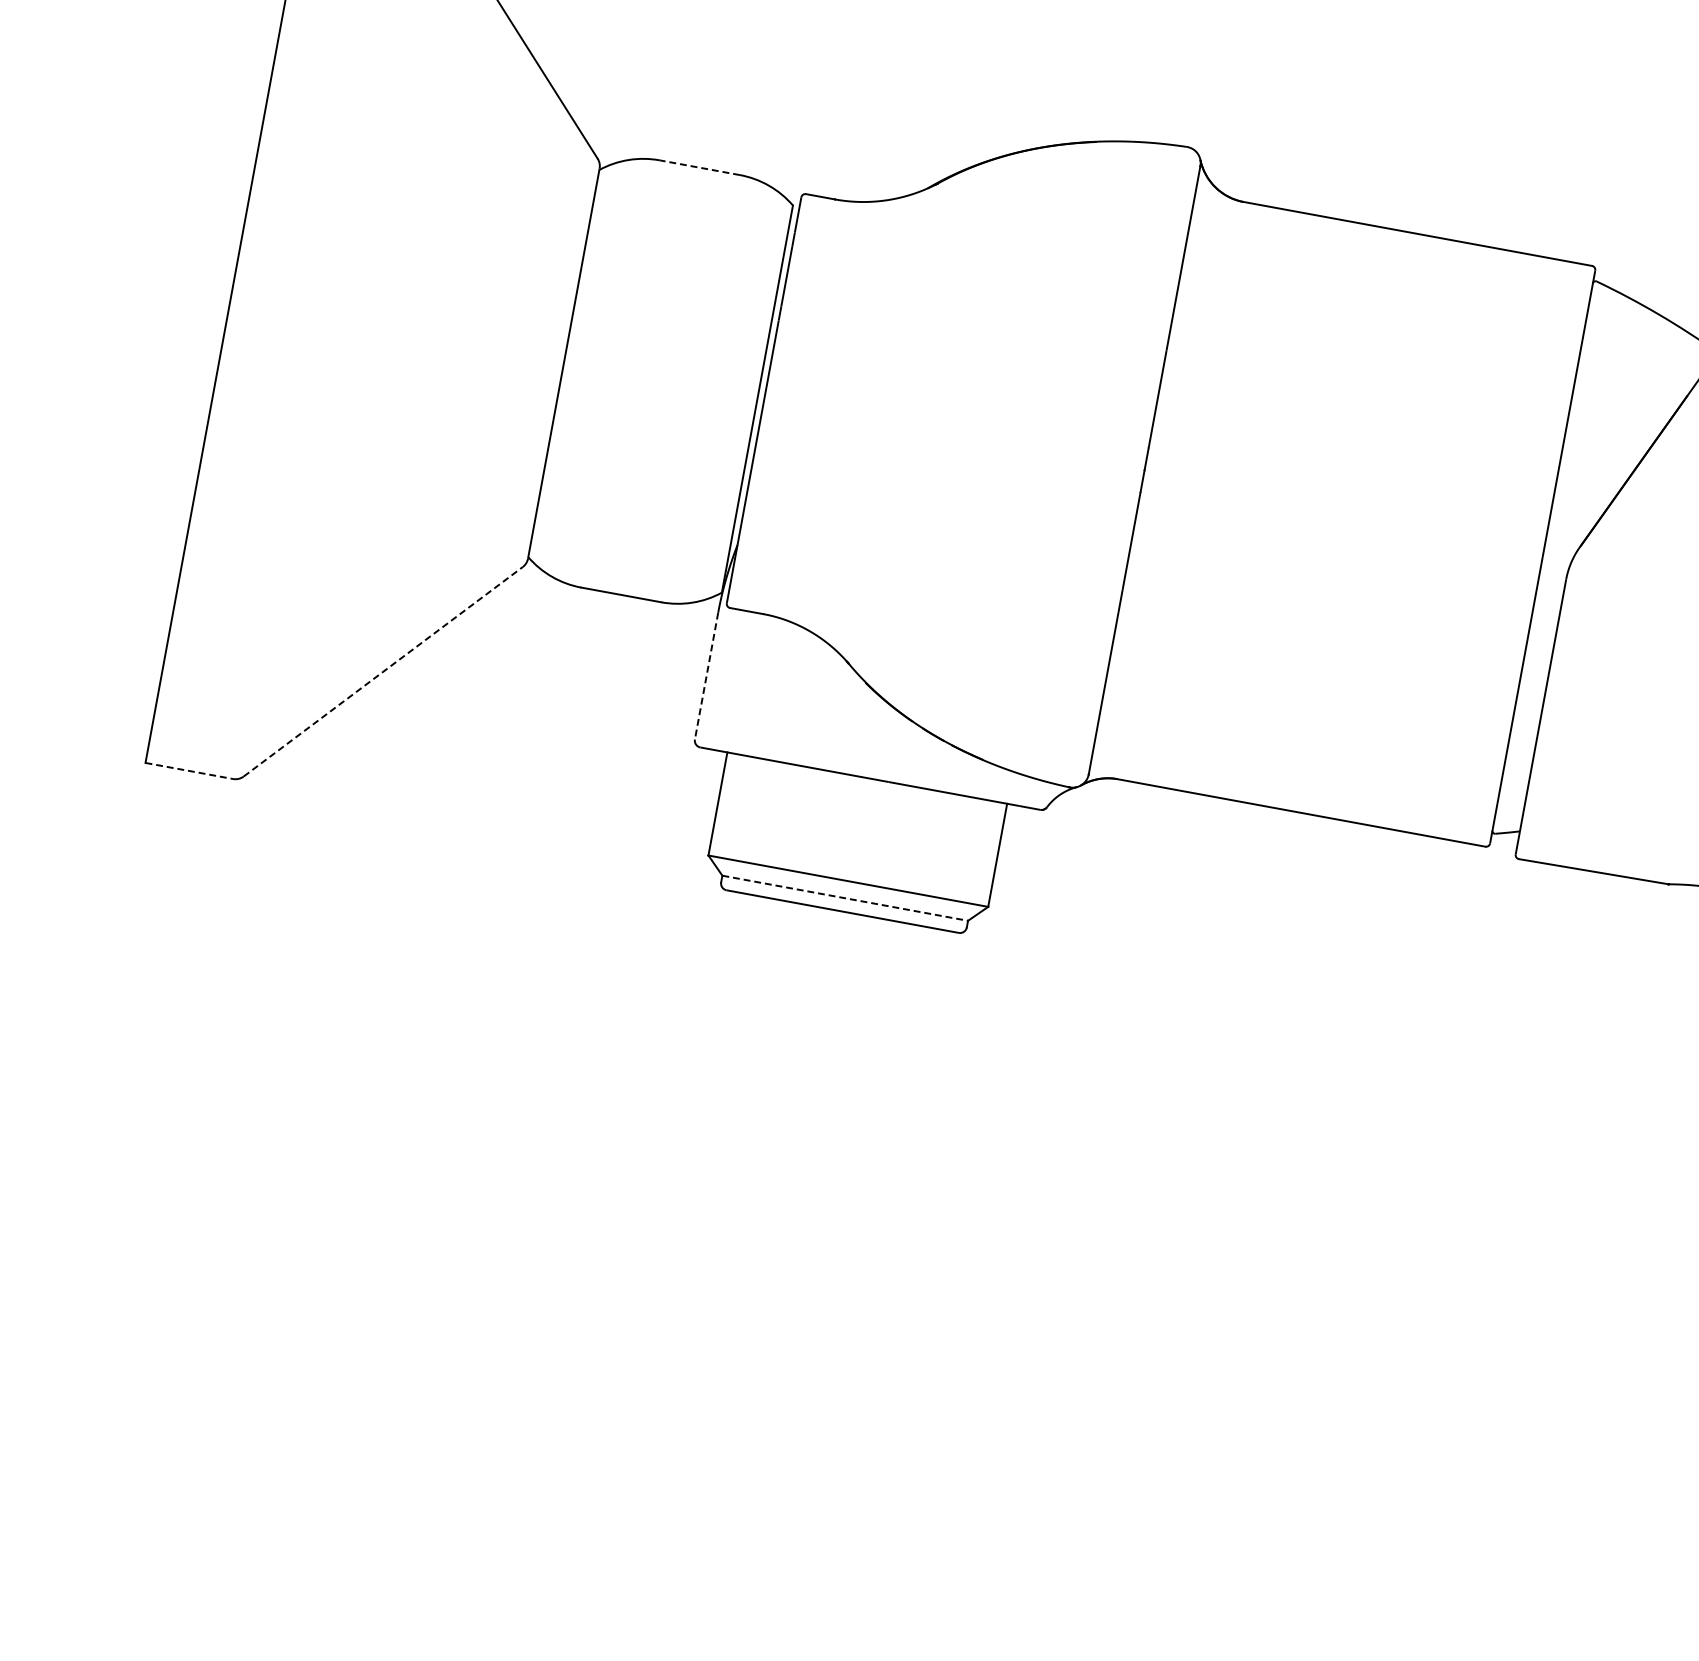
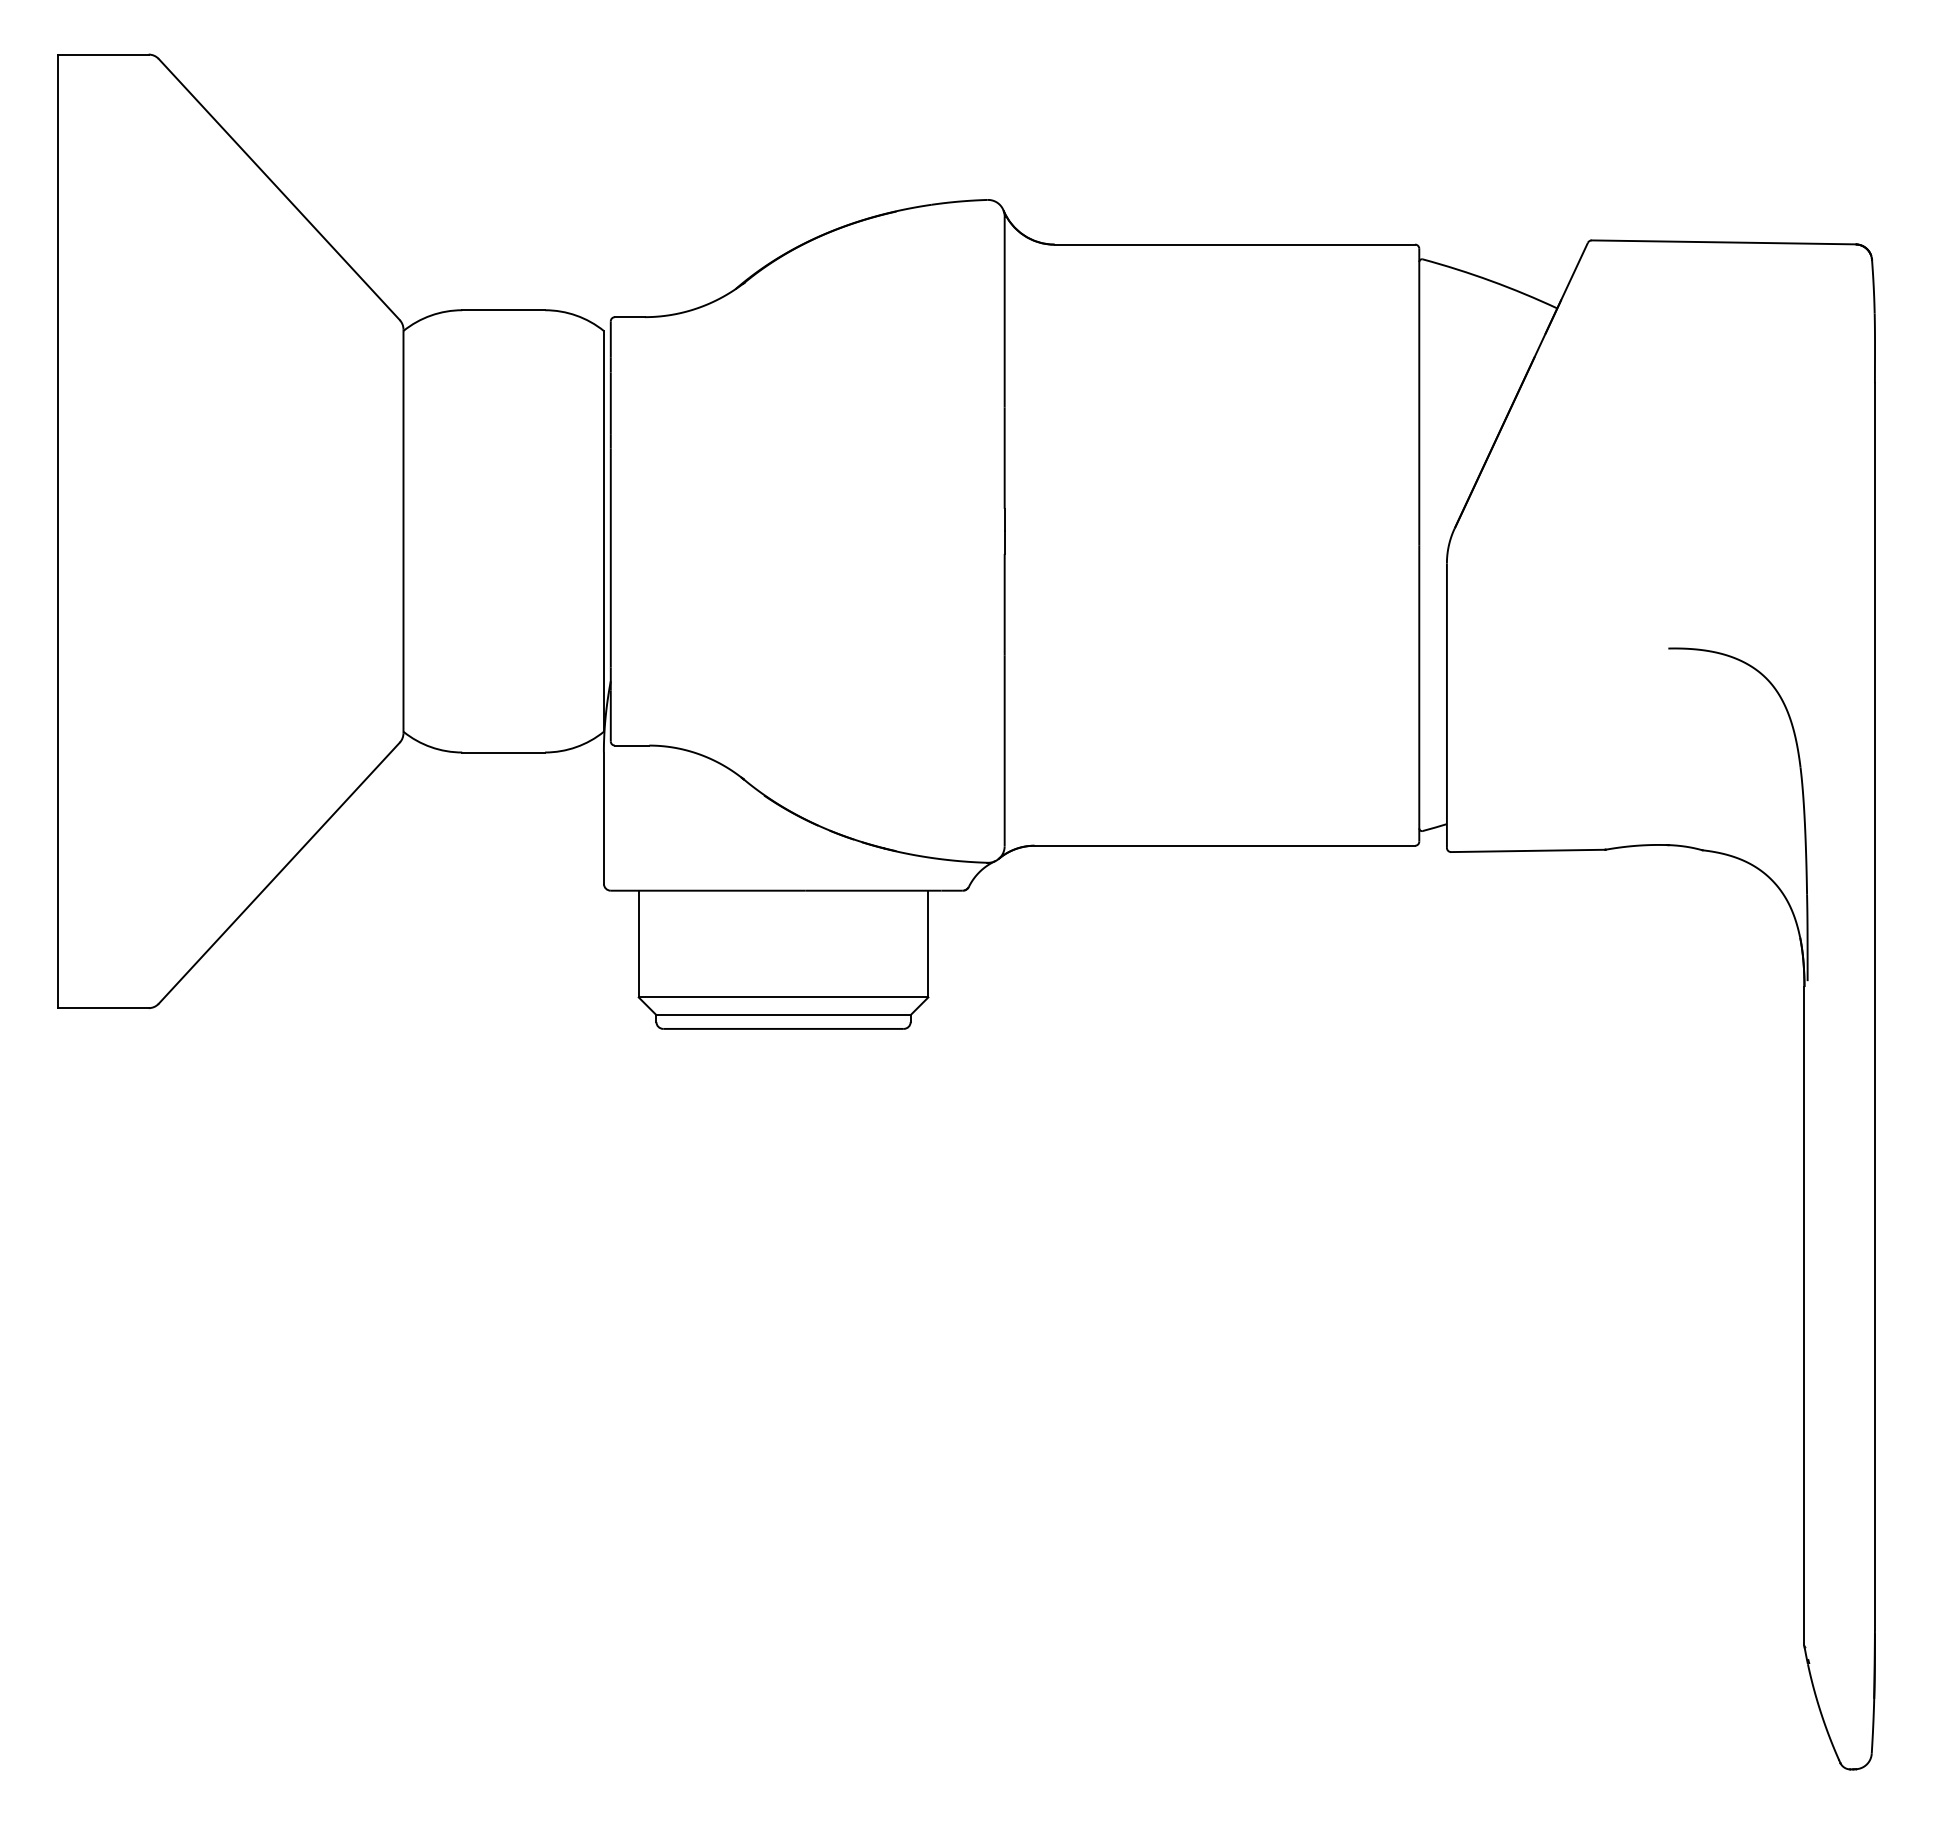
line: (699, 167) -> (503, 310), dashed -> solid
line: (383, 672) -> (279, 873), dashed -> solid
line: (706, 676) -> (603, 818), dashed -> solid
line: (189, 771) -> (103, 1008), dashed -> solid
line: (846, 898) -> (784, 1015), dashed -> solid

